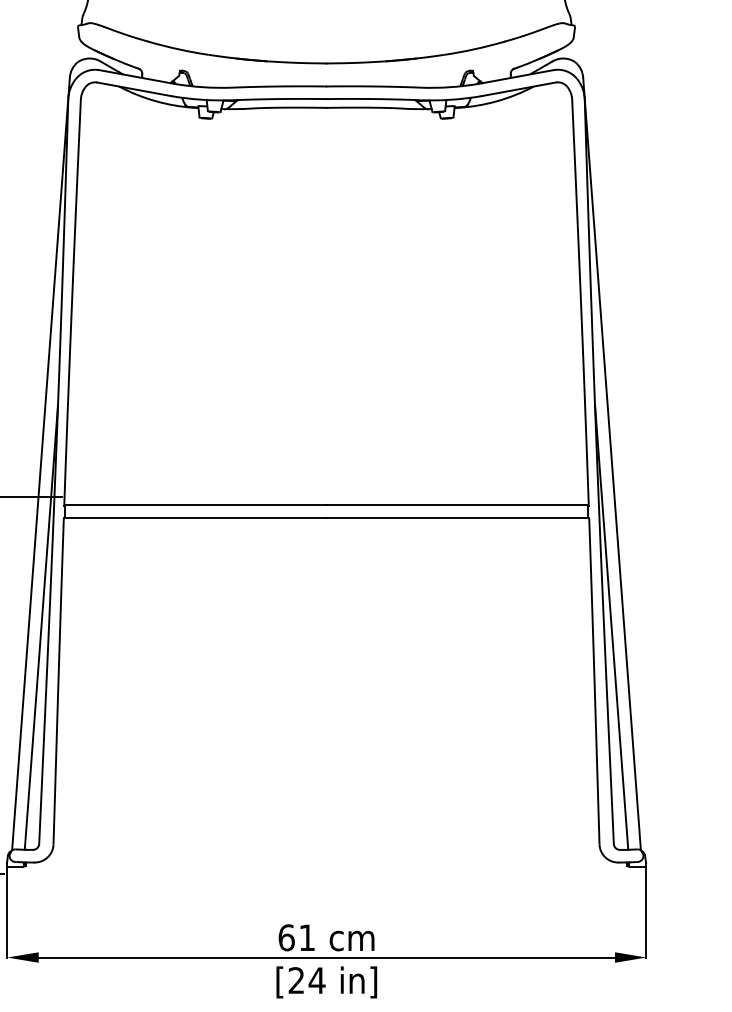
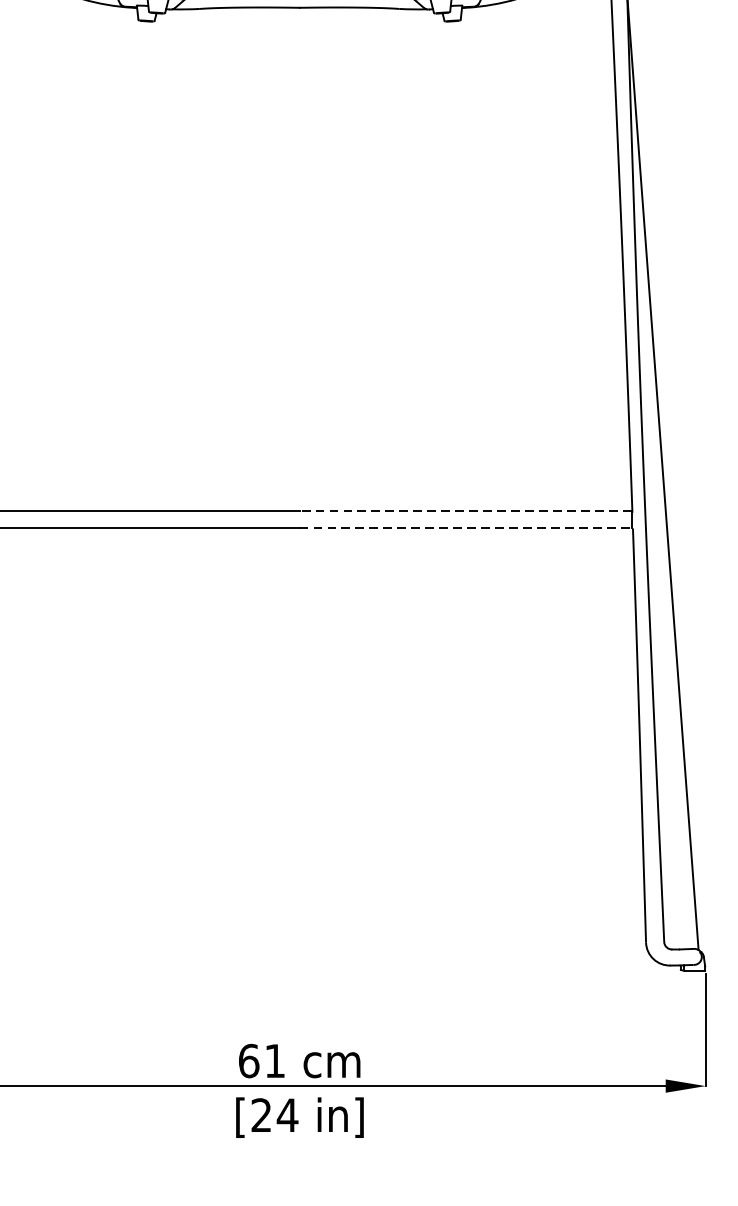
line: (457, 504) -> (465, 511), solid -> dashed
line: (458, 518) -> (467, 528), solid -> dashed
line: (611, 626) -> (661, 665), removed

